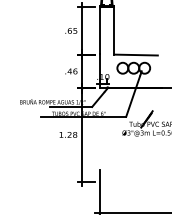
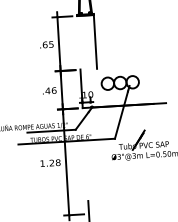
line: (99, 30) -> (78, 42), removed
line: (135, 54) -> (121, 67), removed

